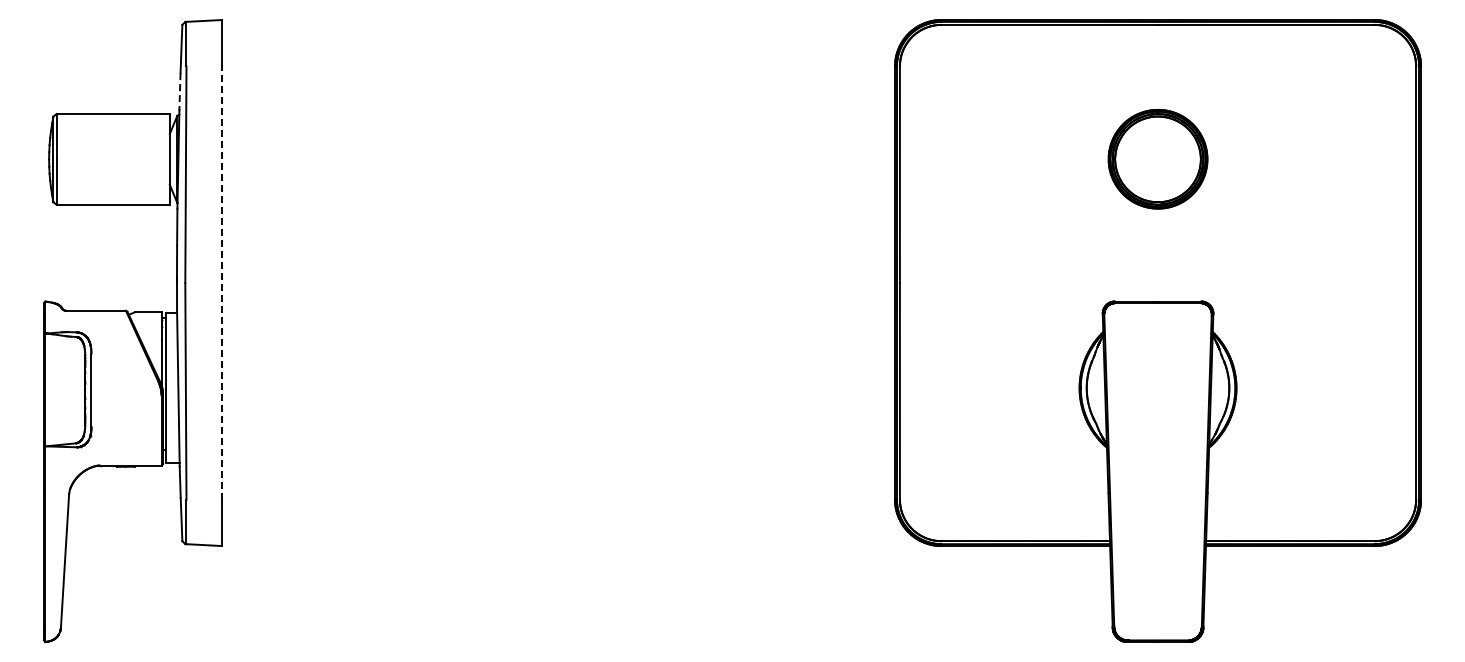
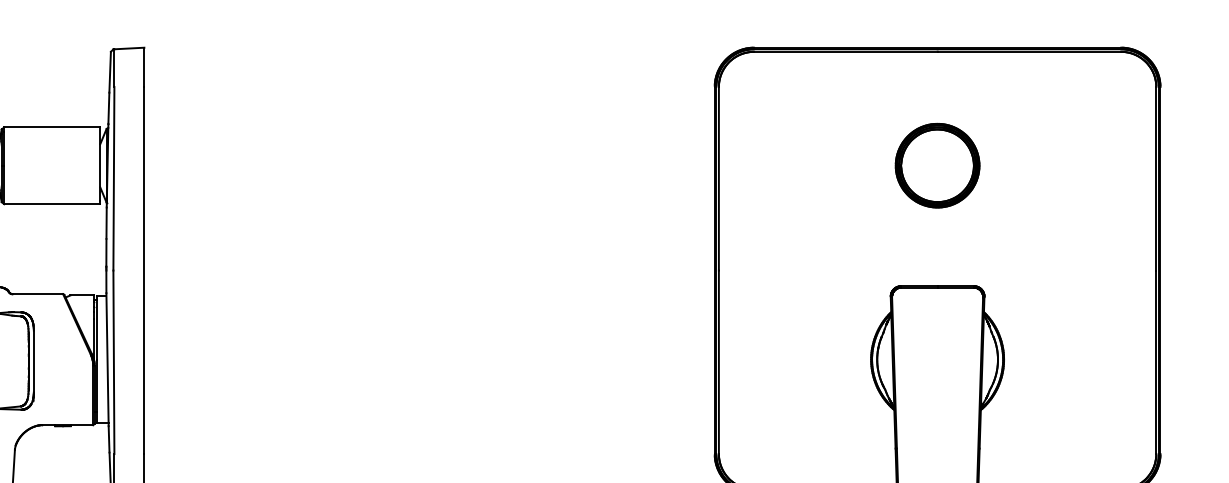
line: (179, 92) -> (108, 109), dashed -> solid
line: (221, 283) -> (144, 270), dashed -> solid

